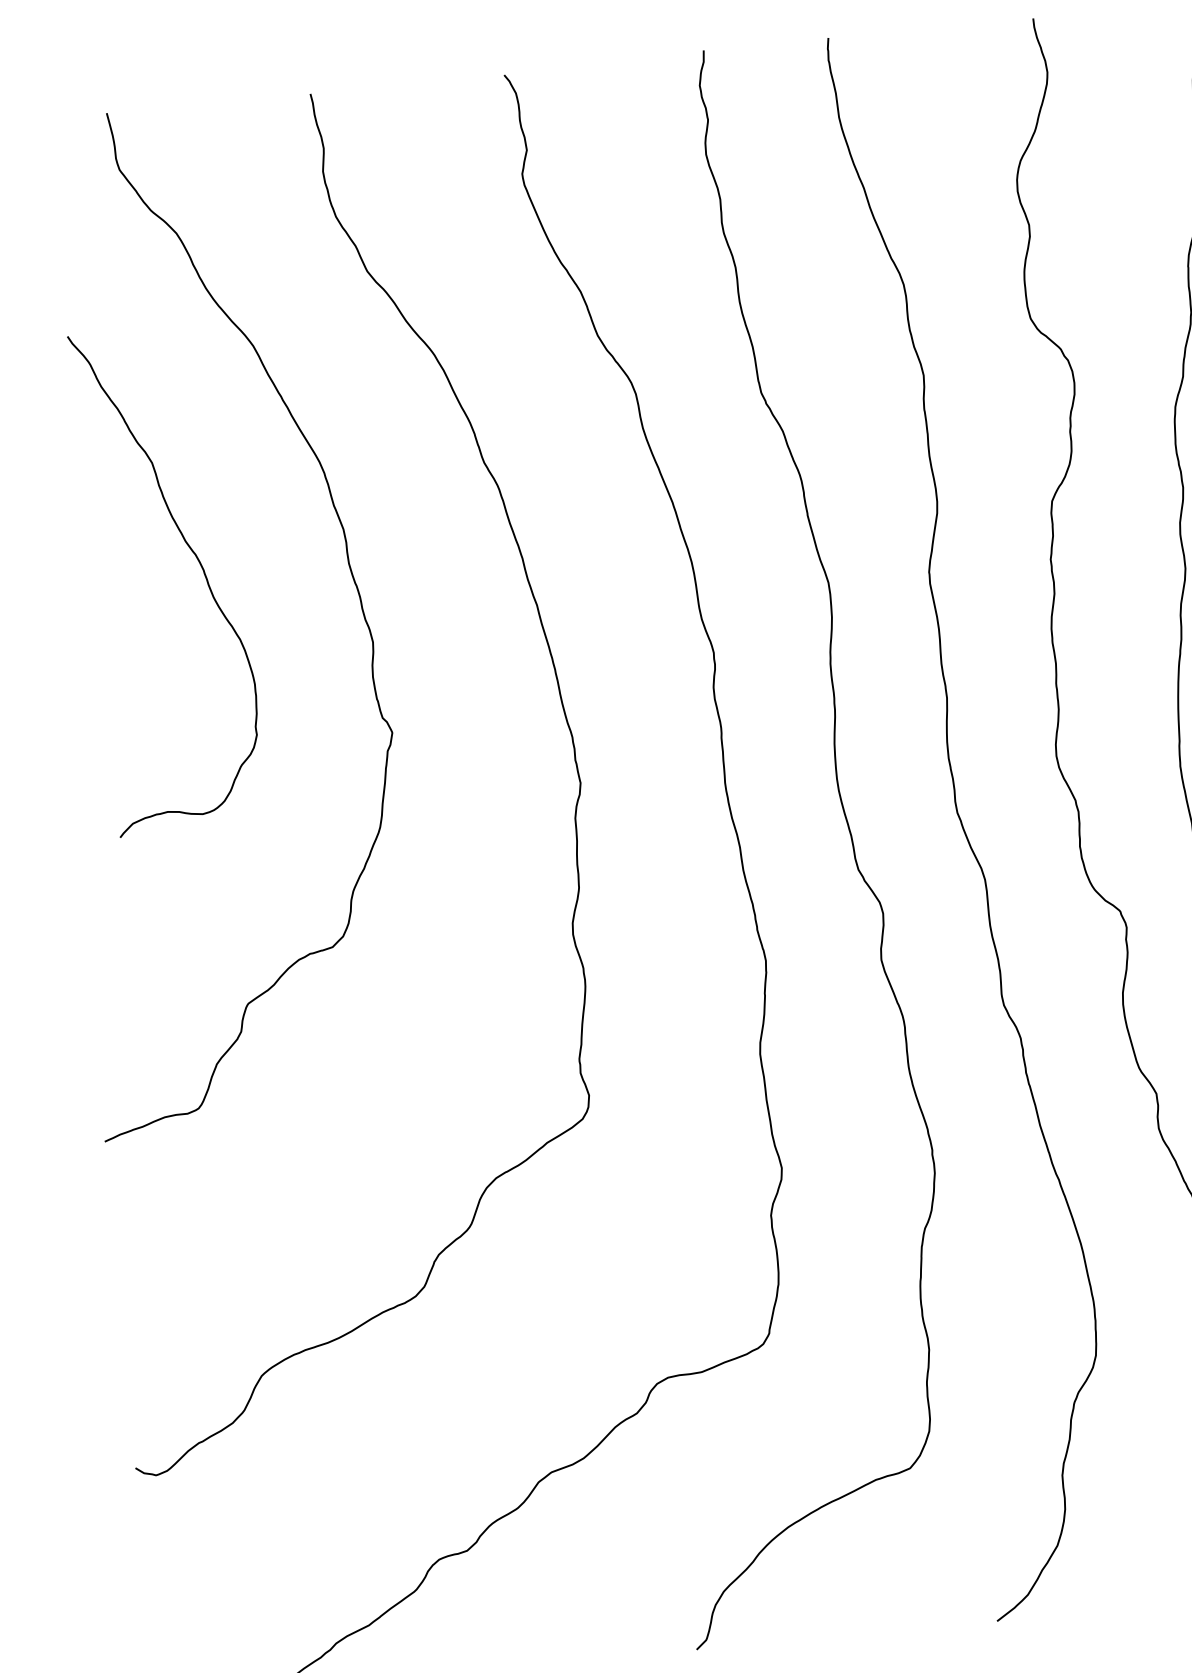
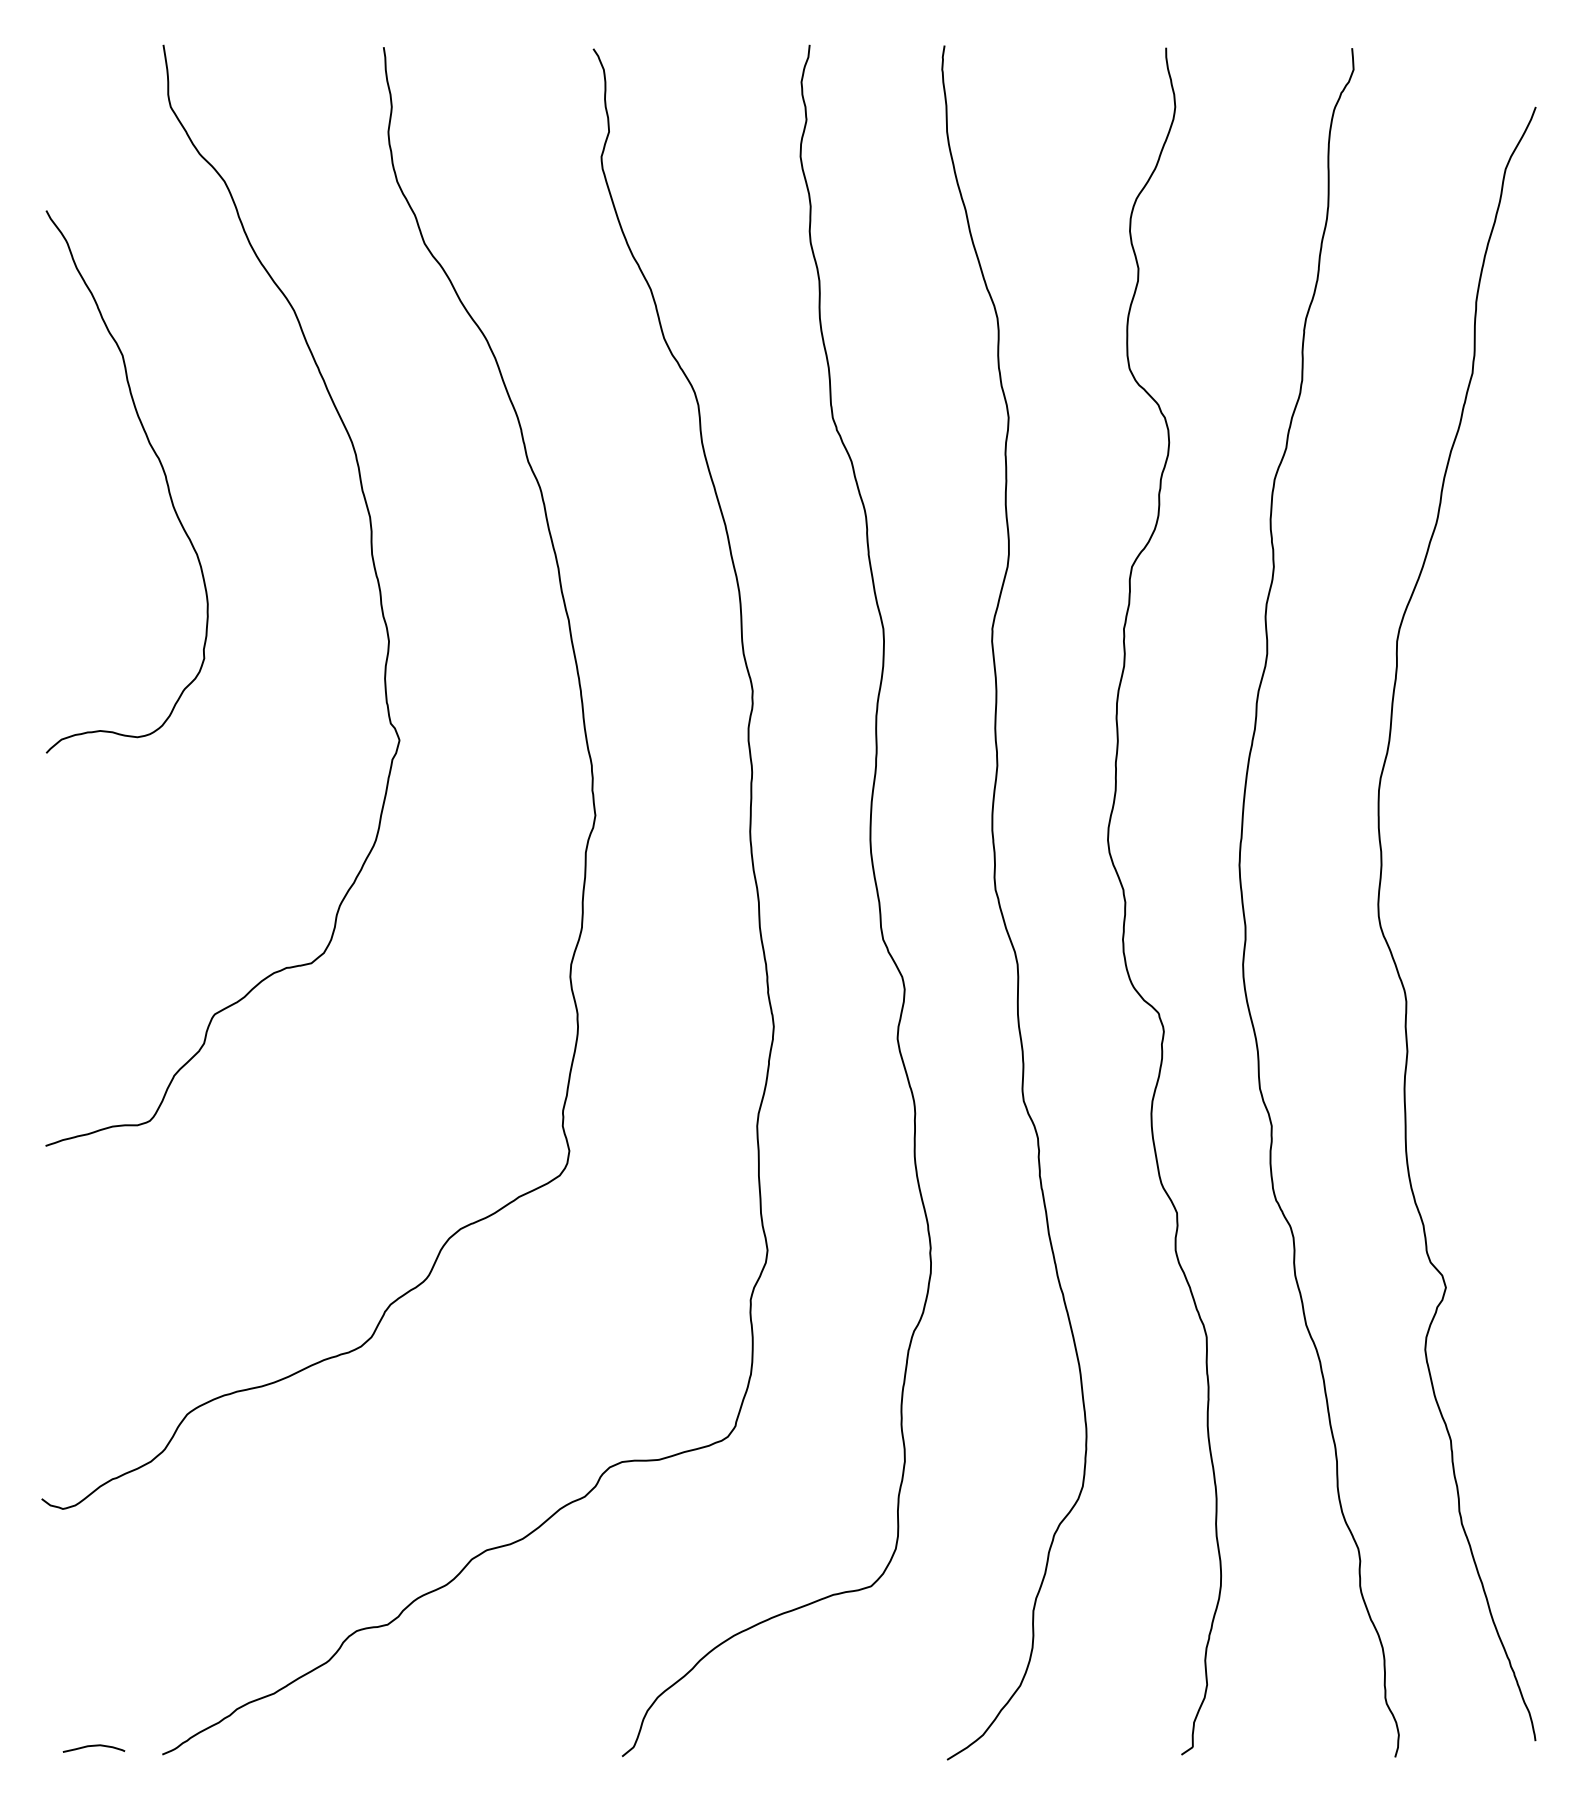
curve: (197, 560) -> (160, 465), moved

